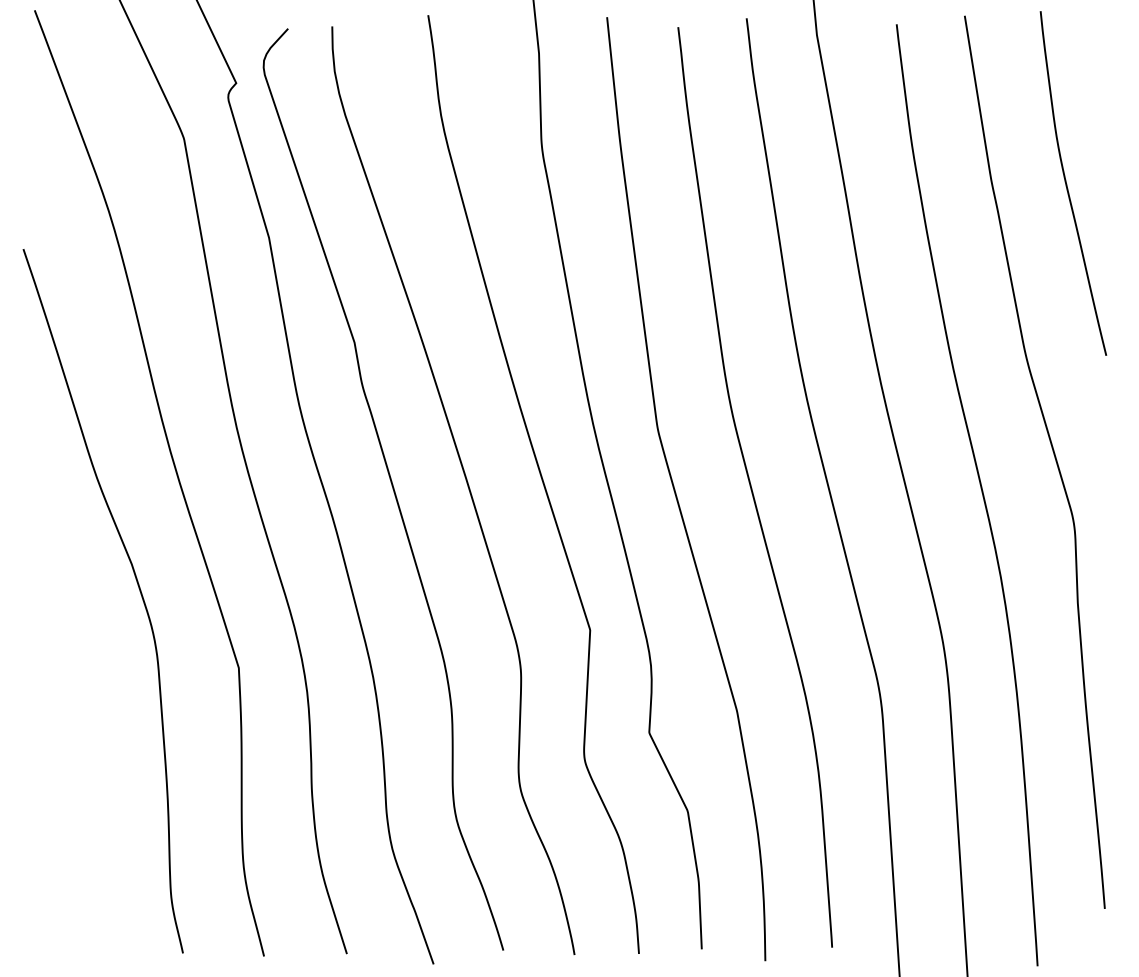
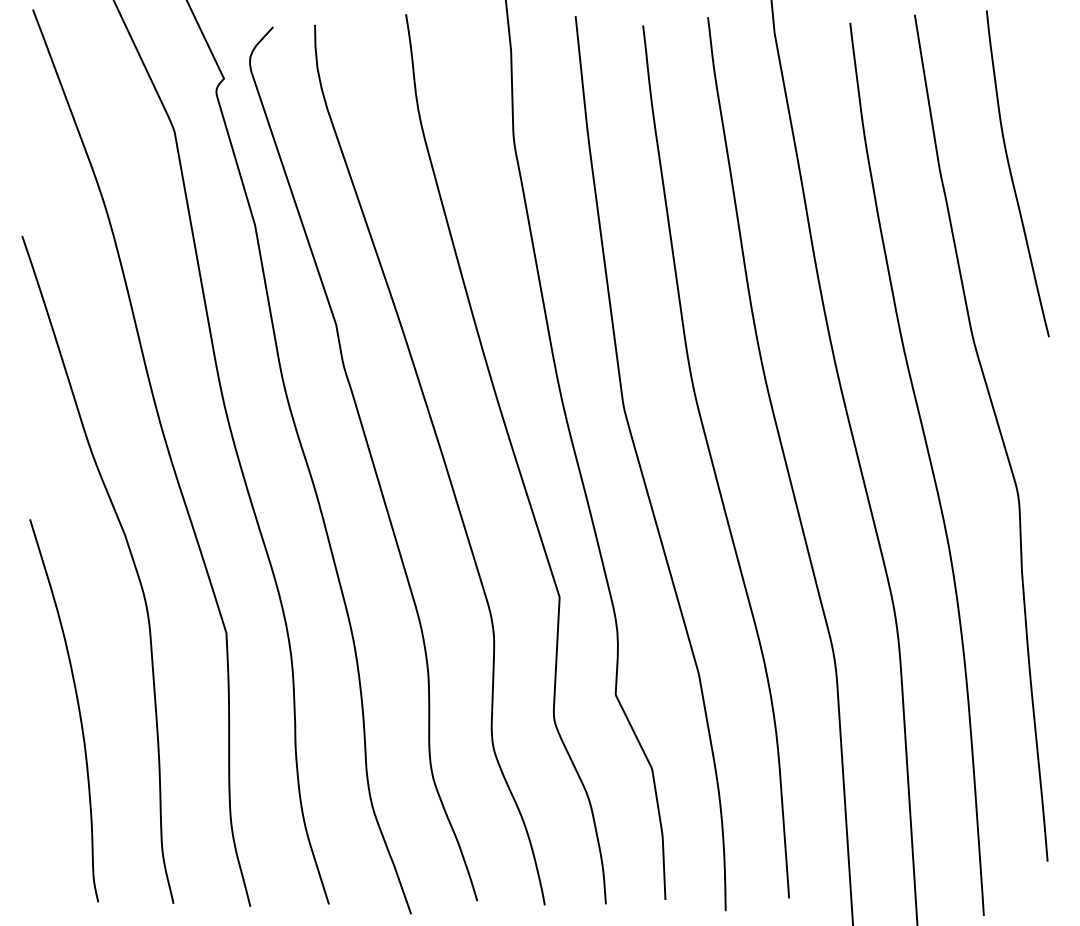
curve: (82, 749) -> (78, 710), added

